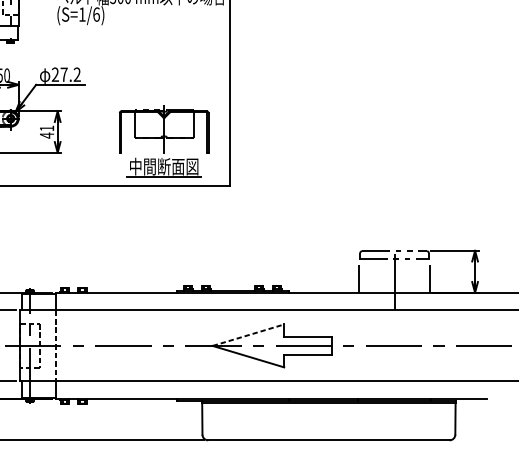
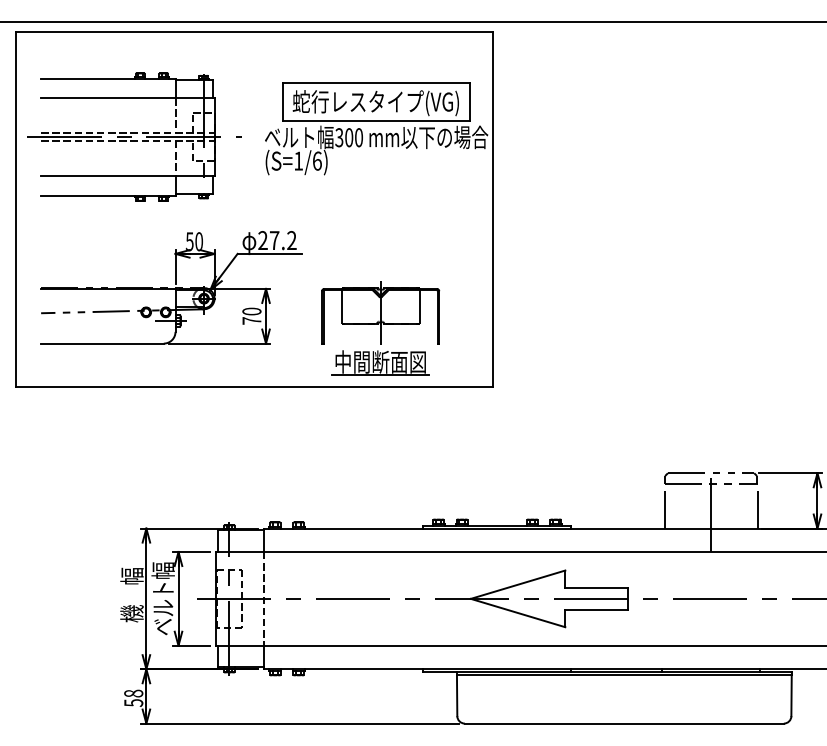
text: (46, 132) -> (251, 316), 41 -> 70
part: (164, 141) -> (380, 328), moved
line: (248, 335) -> (518, 584), dashed -> solid

